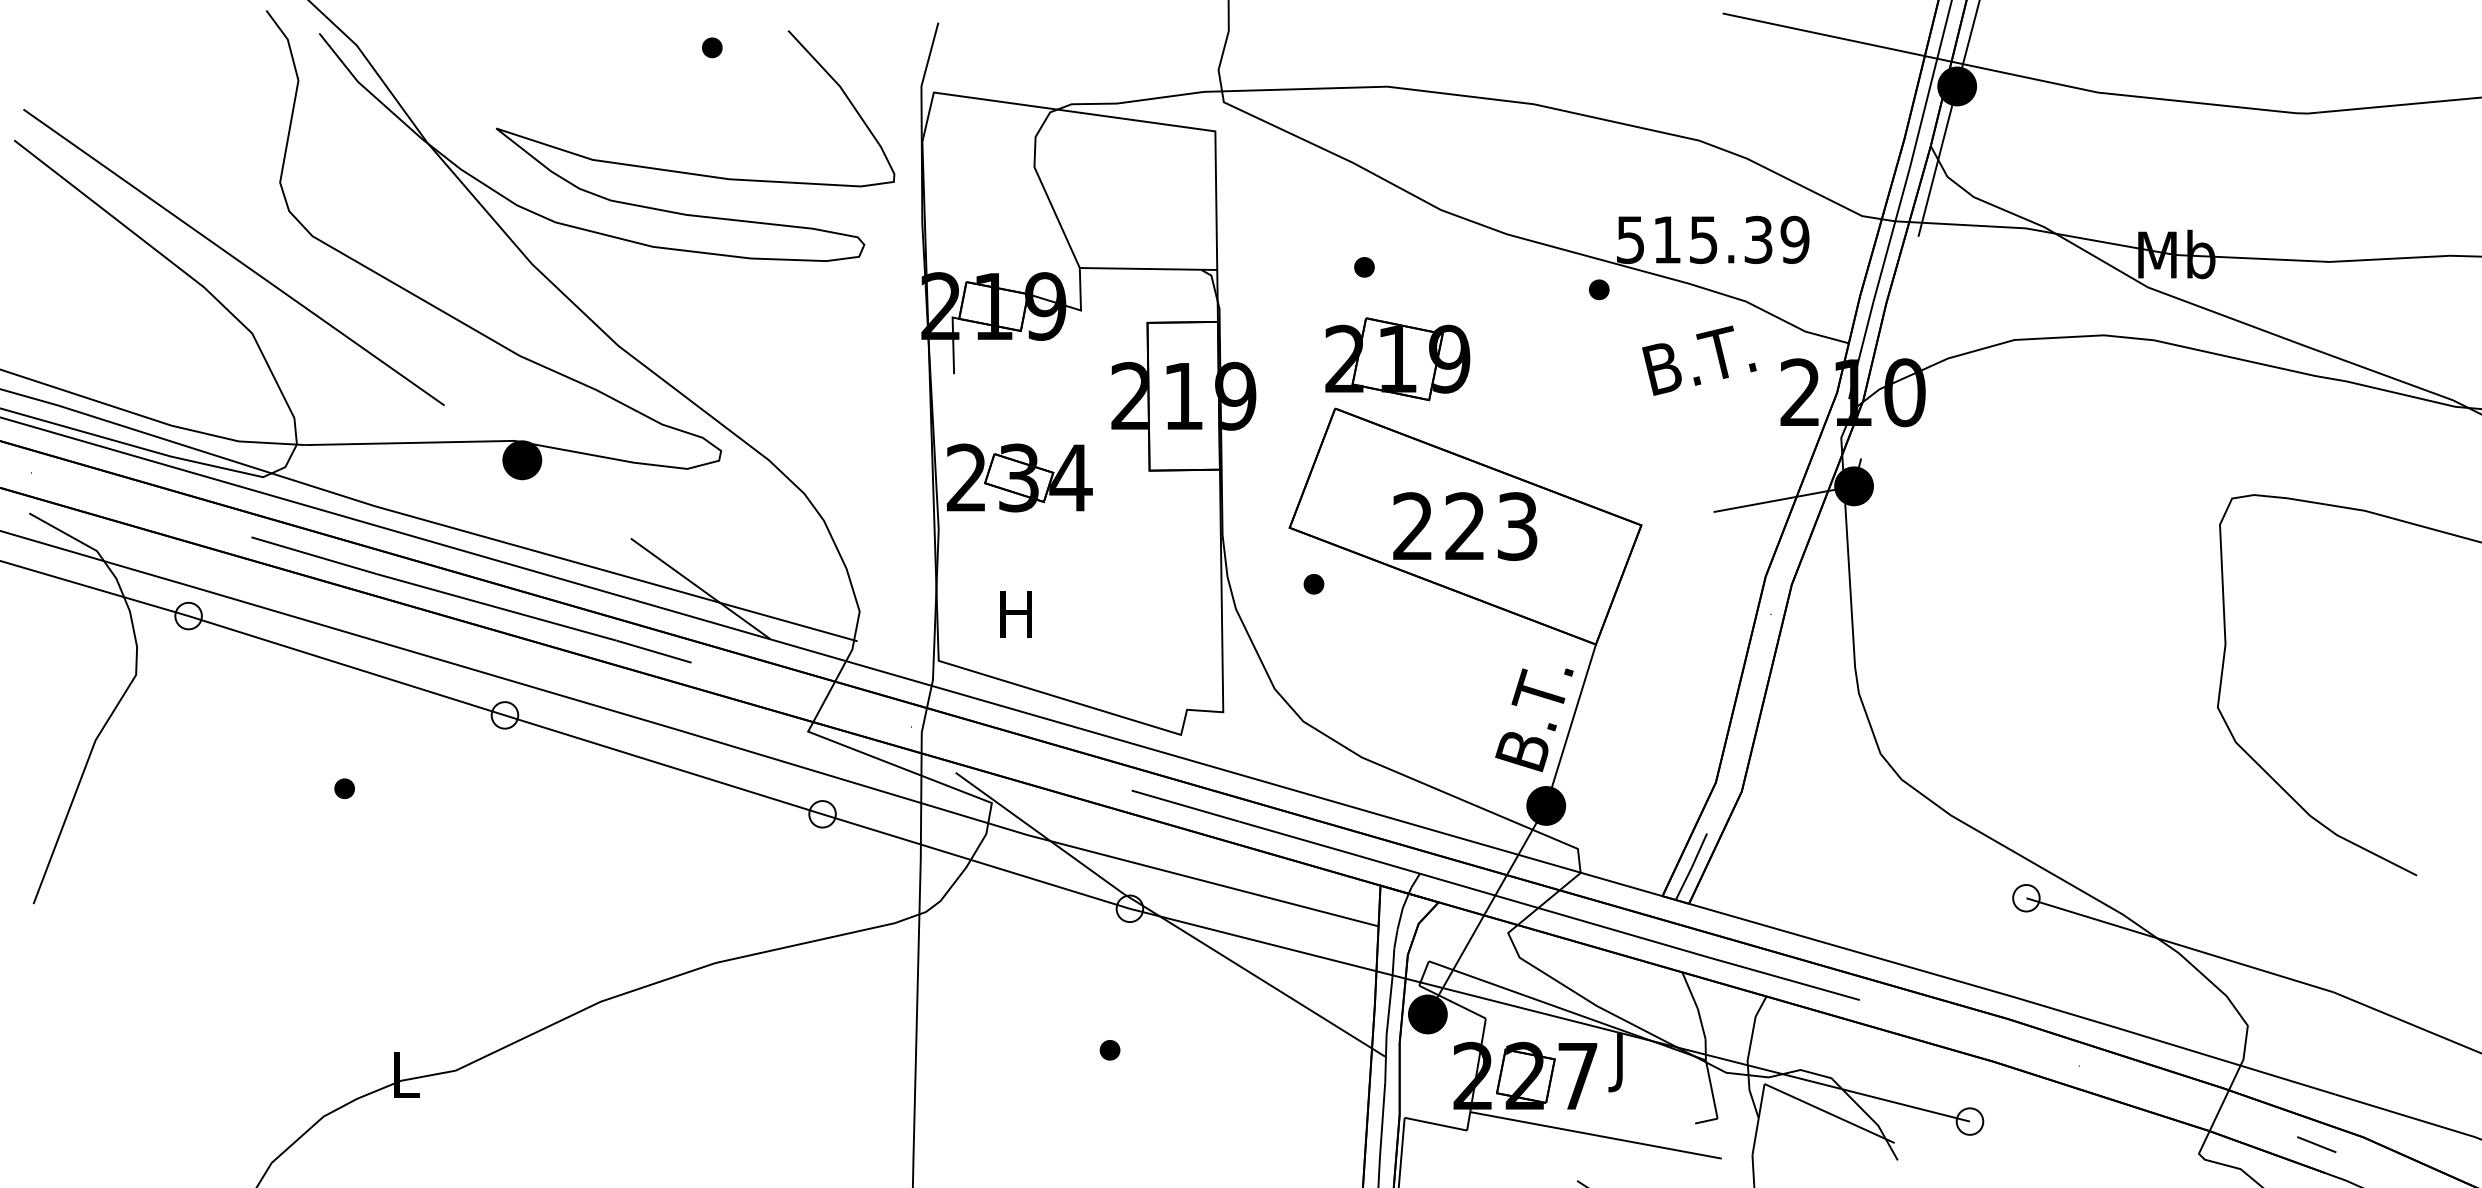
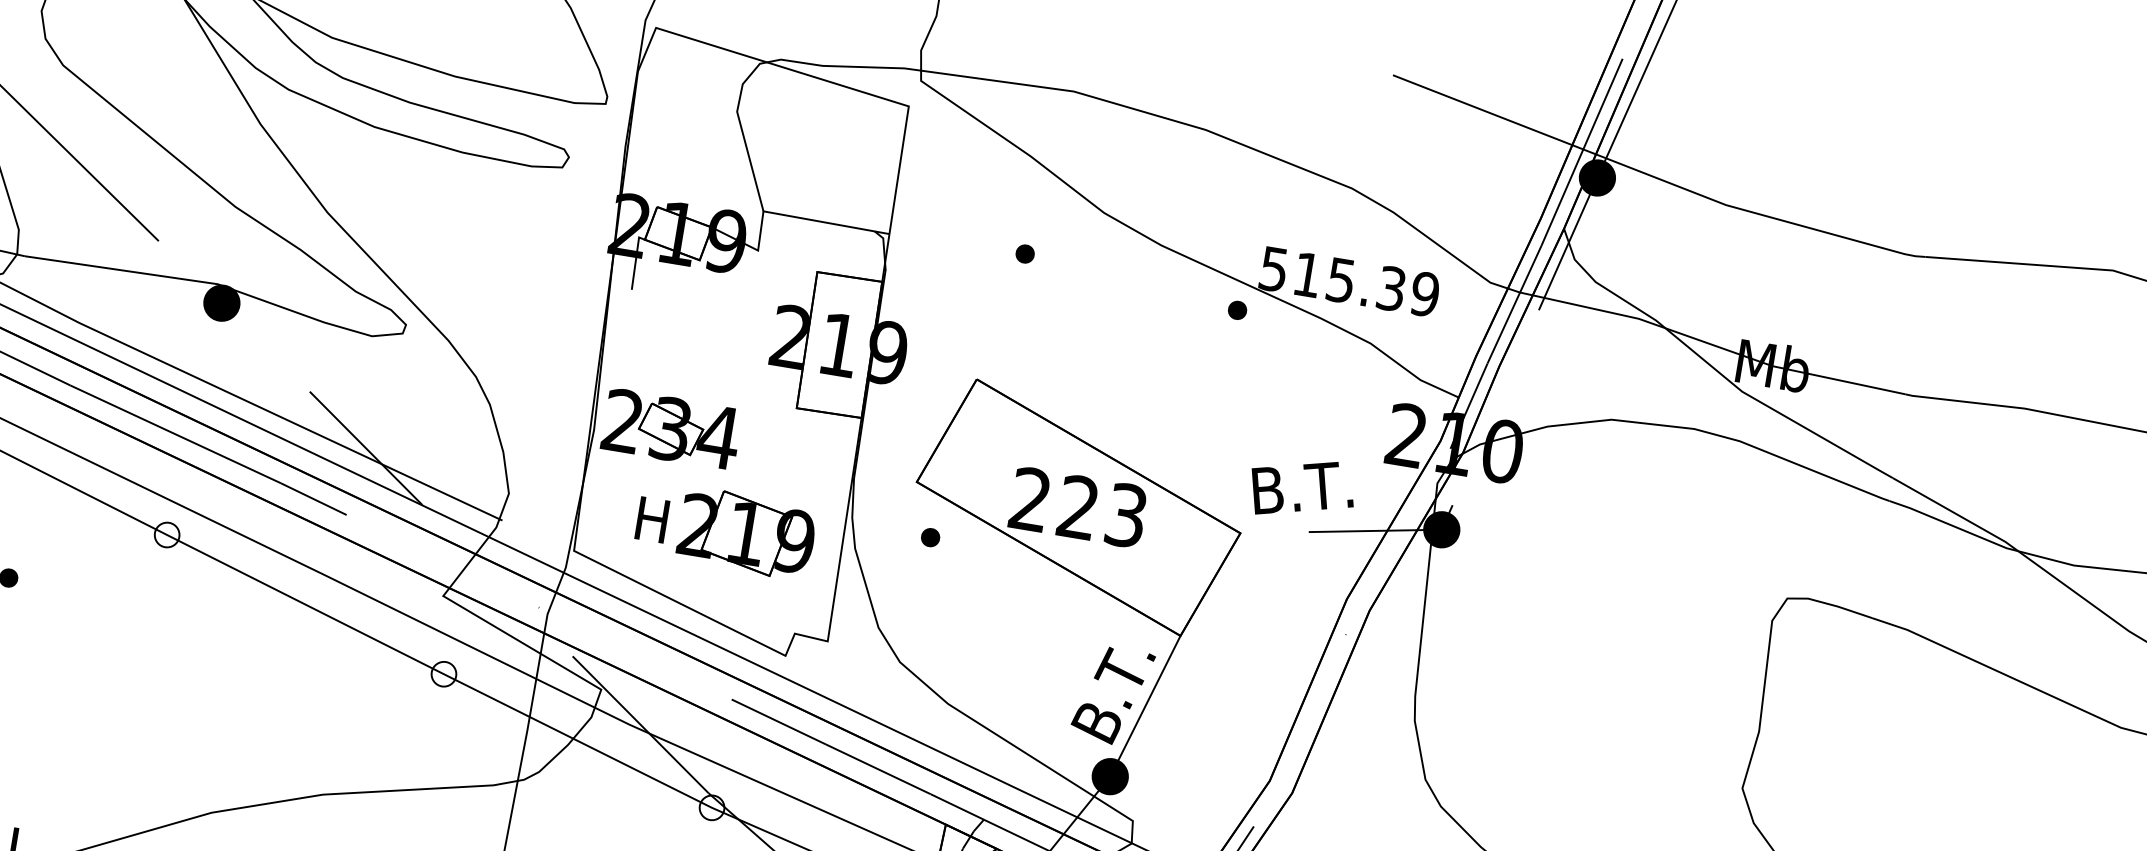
part: (1397, 359) -> (746, 533), moved
text: (1699, 360) -> (1302, 488), moved
part: (1019, 477) -> (671, 428), moved

